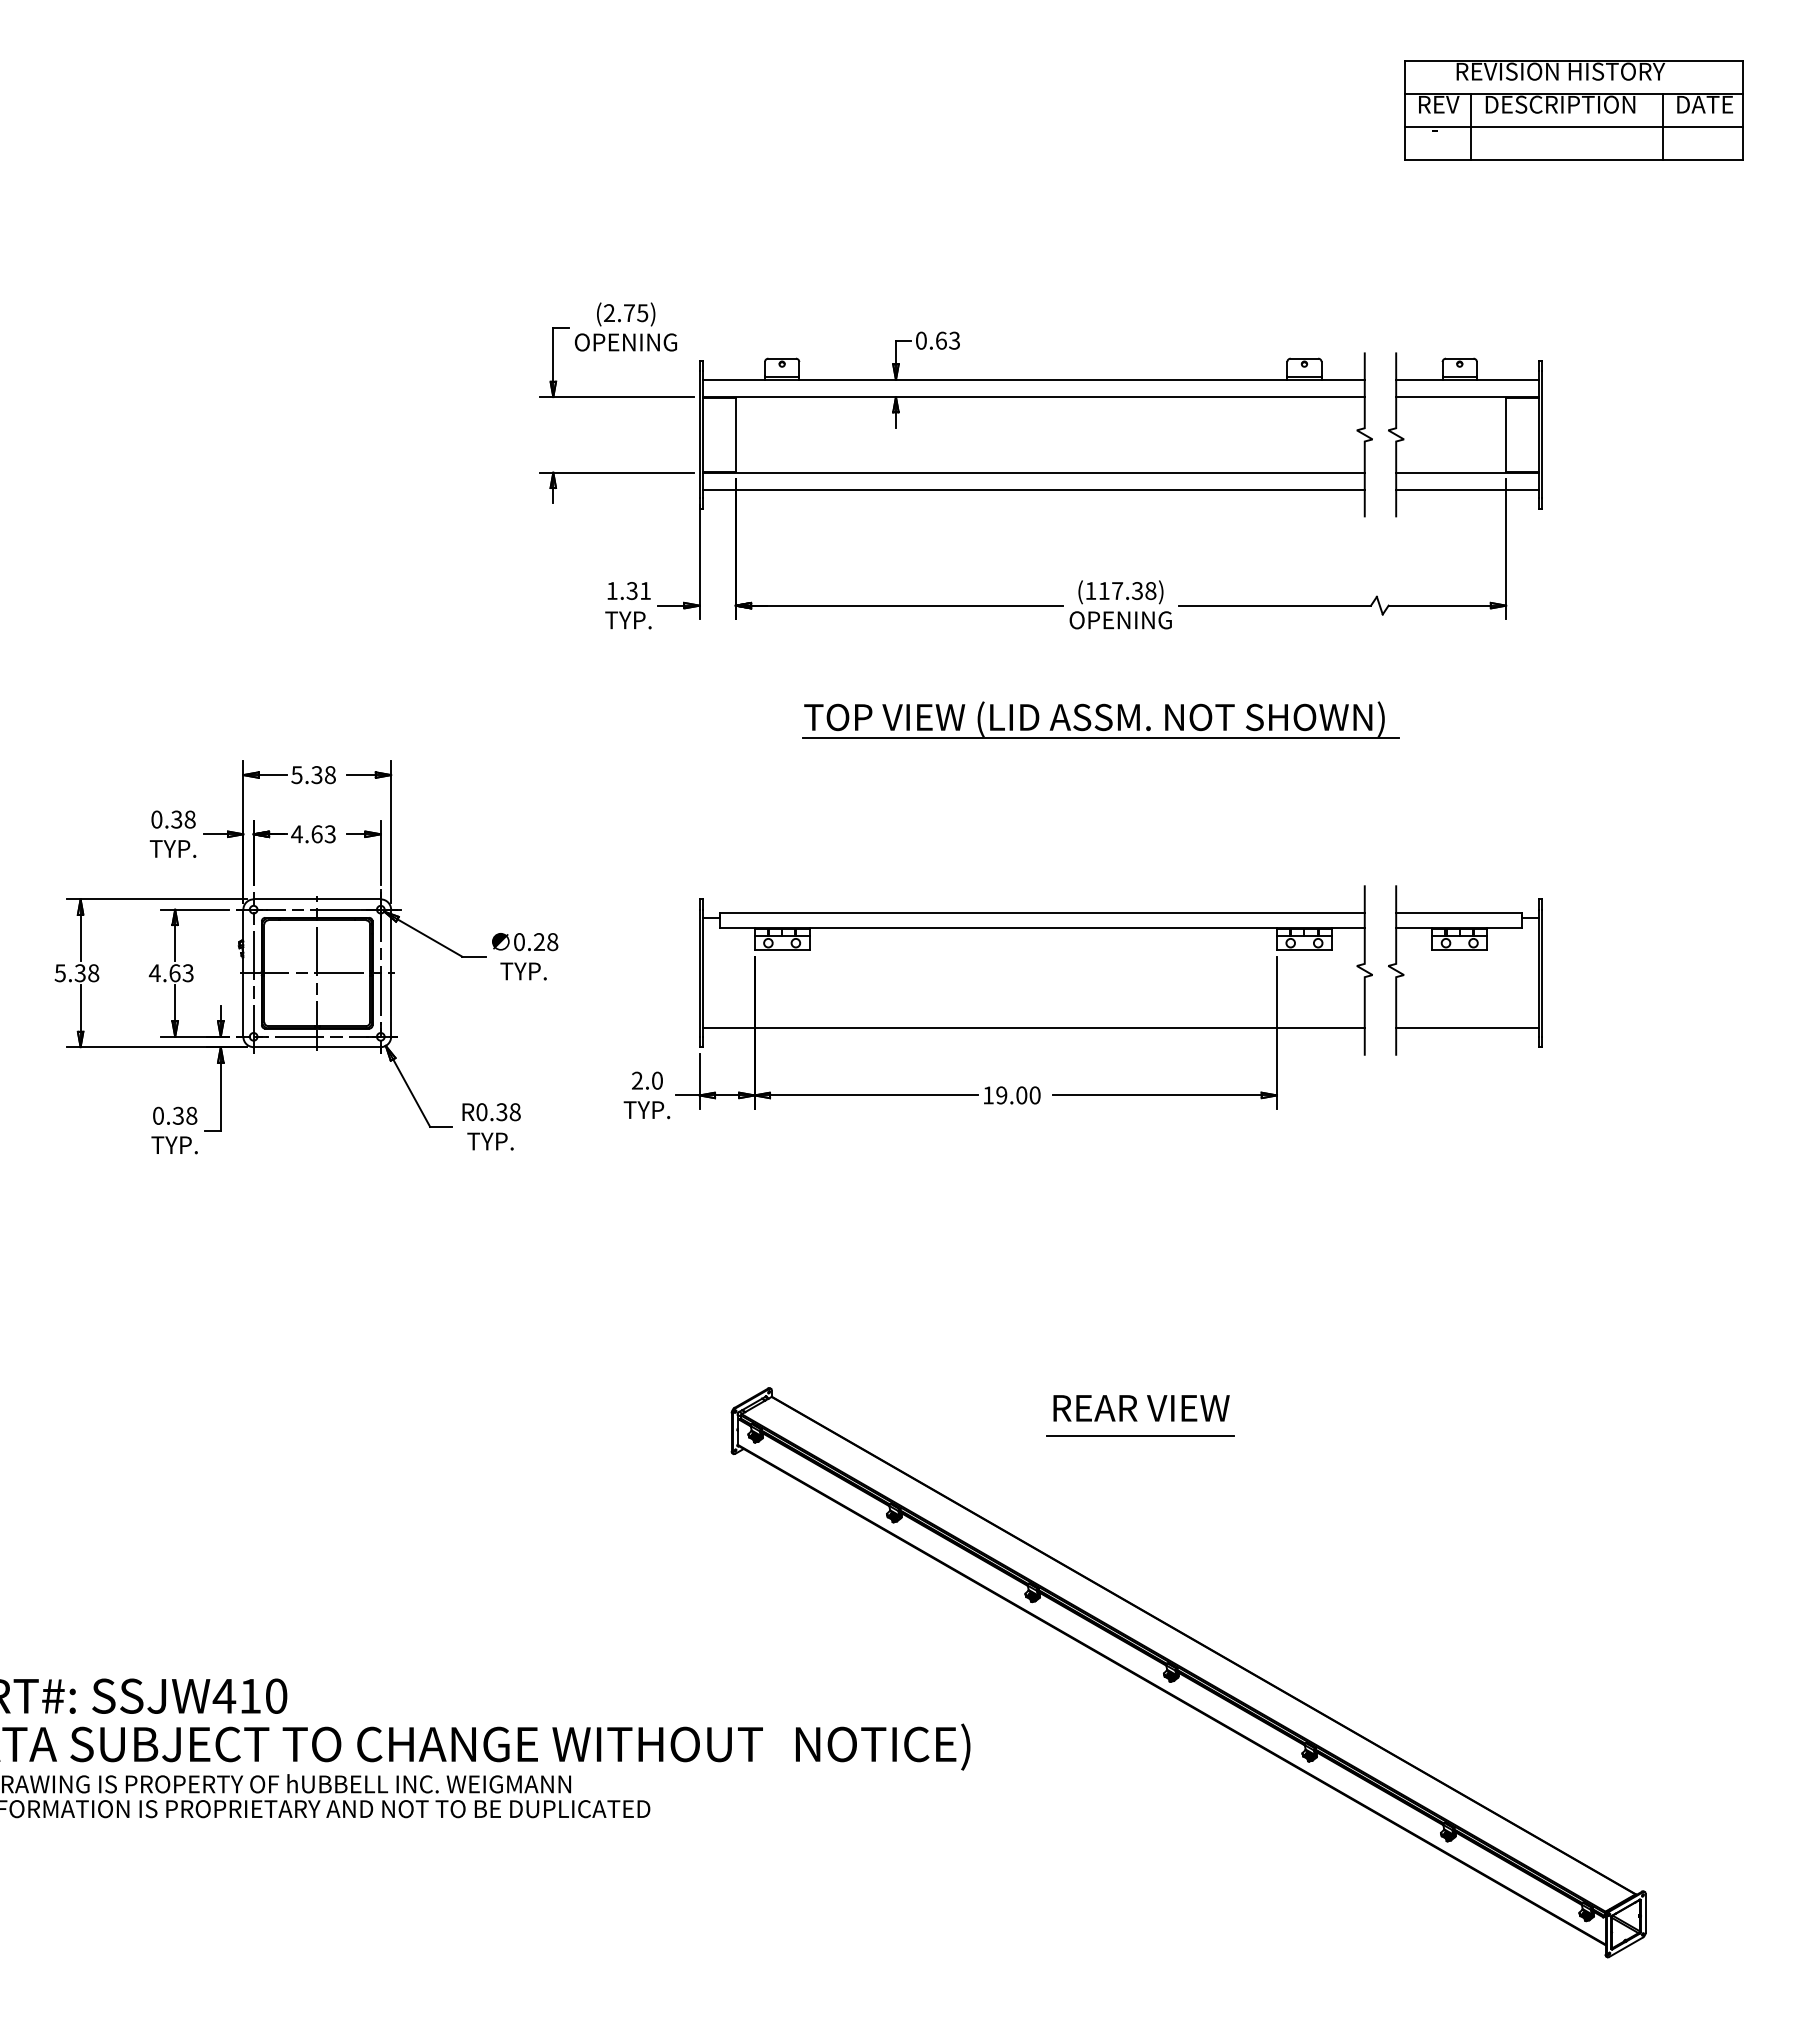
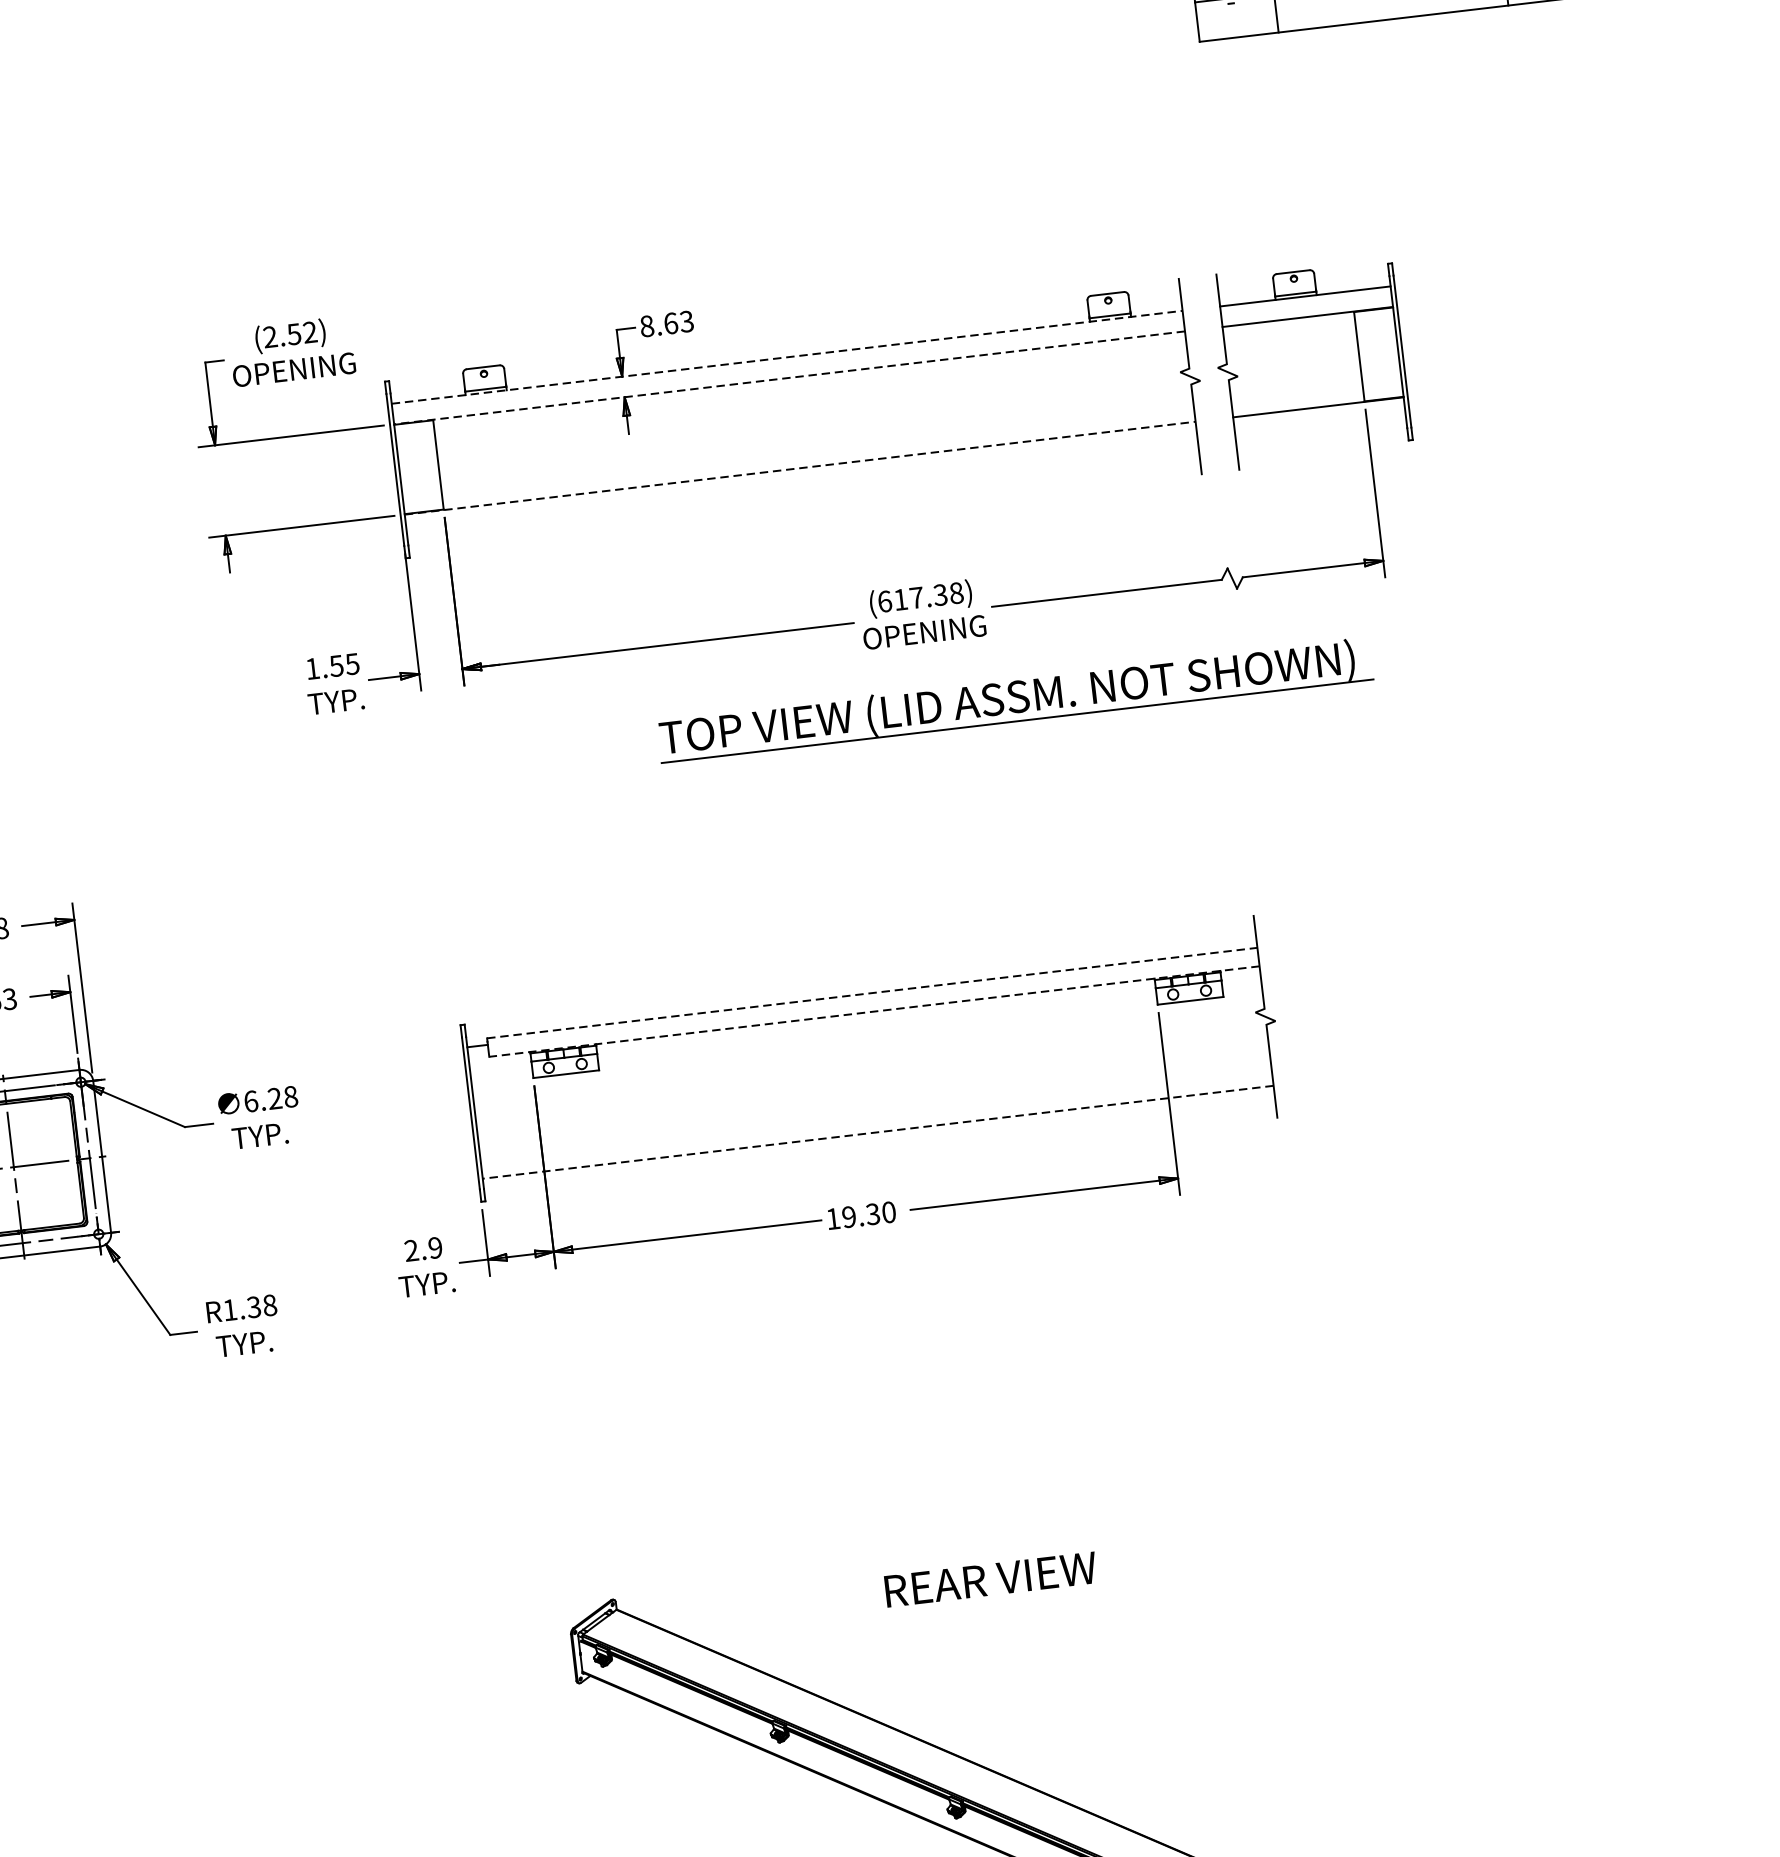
text: (635, 313) -> (301, 333), (2.75) -> (2.52)
text: (921, 340) -> (647, 326), 0.63 -> 8.63
line: (1033, 379) -> (786, 356), solid -> dashed
line: (1033, 397) -> (789, 378), solid -> dashed
line: (1033, 472) -> (799, 468), solid -> dashed
line: (1033, 489) -> (802, 488), removed
line: (1467, 489) -> (1320, 427), removed
text: (638, 590) -> (344, 664), 1.31 -> 1.55
text: (1090, 590) -> (884, 601), (117.38) -> (617.38)
part: (1100, 719) -> (1014, 699), moved
line: (1043, 912) -> (873, 992), solid -> dashed
line: (1042, 928) -> (874, 1011), solid -> dashed
text: (519, 941) -> (251, 1100), 0.28 -> 6.28
part: (1465, 970) -> (1385, 1002), removed
line: (1033, 1028) -> (877, 1132), solid -> dashed
text: (657, 1080) -> (435, 1247), 2.0 -> 2.9
text: (1021, 1095) -> (872, 1214), 19.00 -> 19.30
text: (481, 1112) -> (229, 1310), R0.38 -> R1.38
text: (1141, 1408) -> (990, 1579), moved
line: (1140, 1435) -> (1062, 1604), removed

